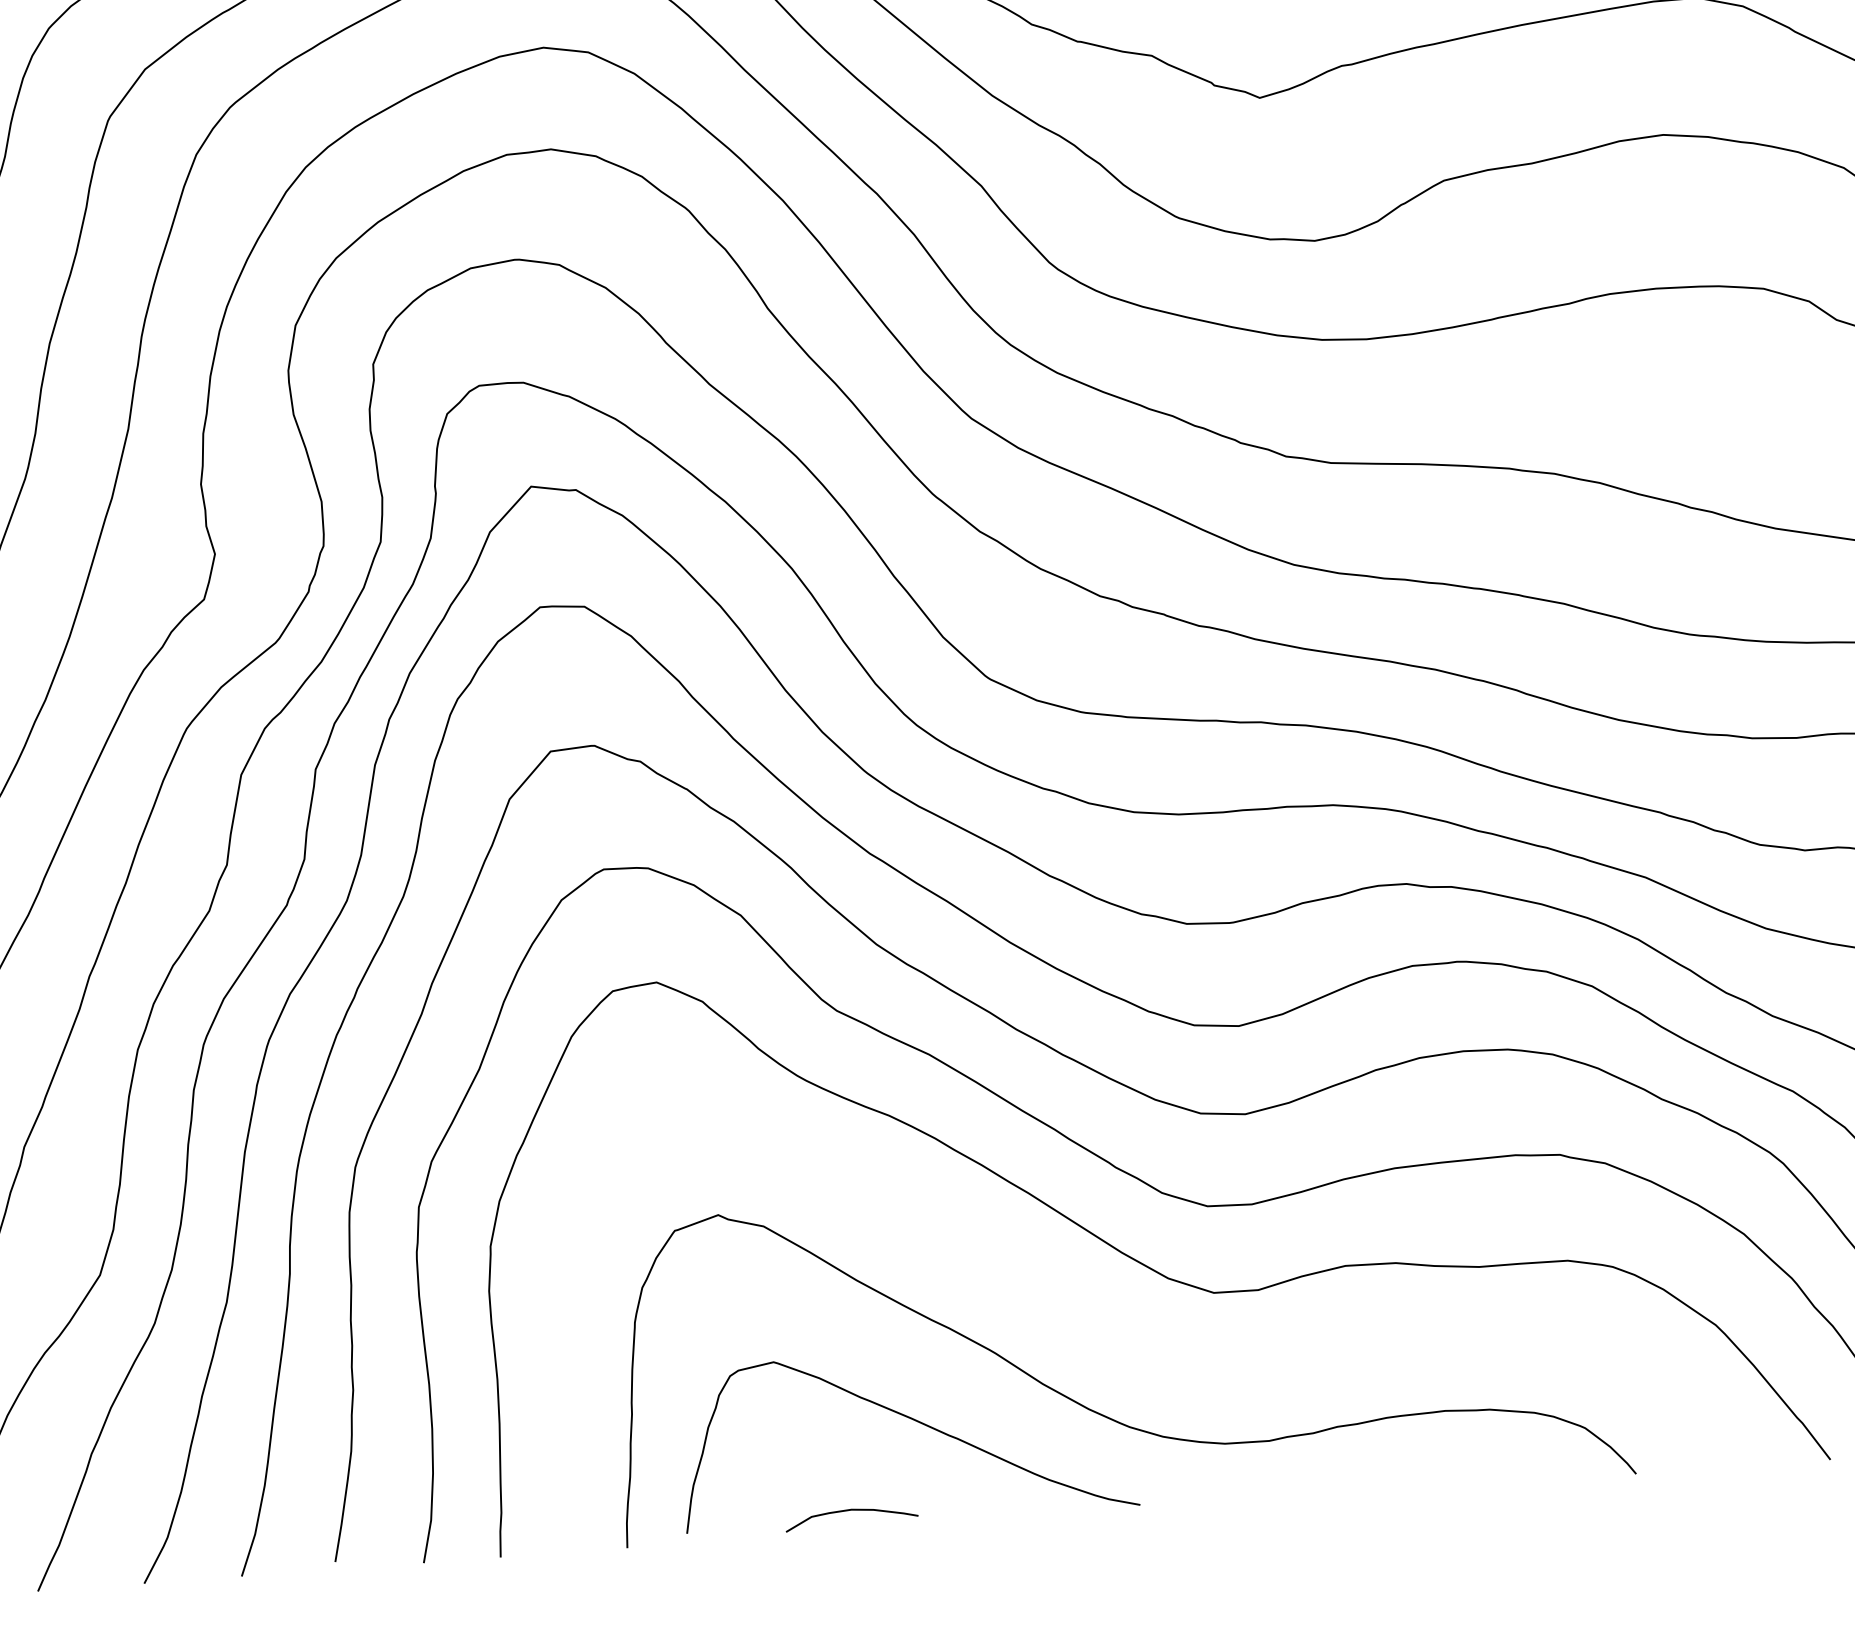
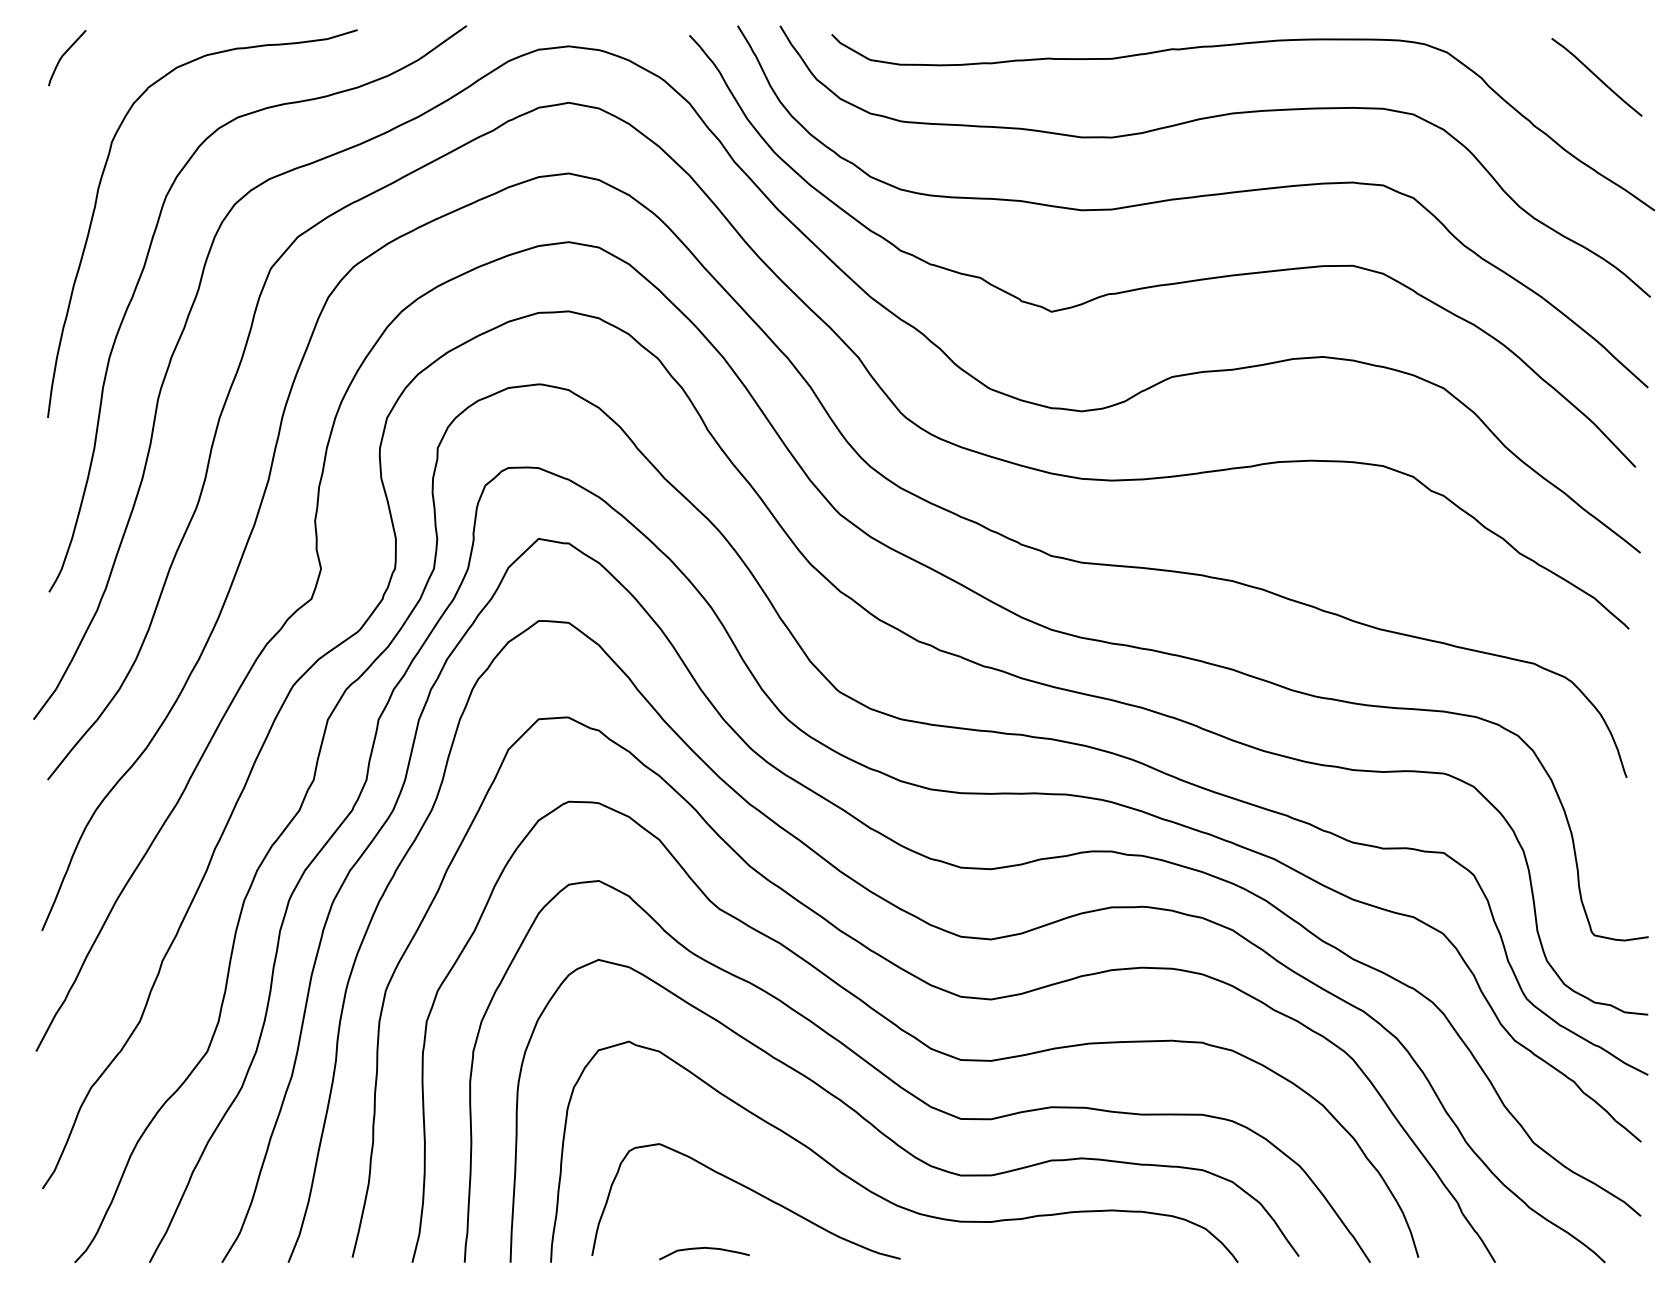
curve: (1103, 1322) -> (884, 1133), added

